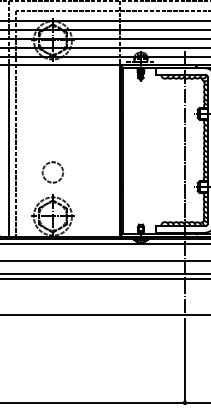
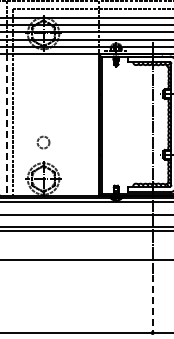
line: (9, 151) -> (7, 125), solid -> dashed
circle: (52, 172) -> (43, 142), size x0.7
line: (184, 368) -> (152, 304), solid -> dashed

